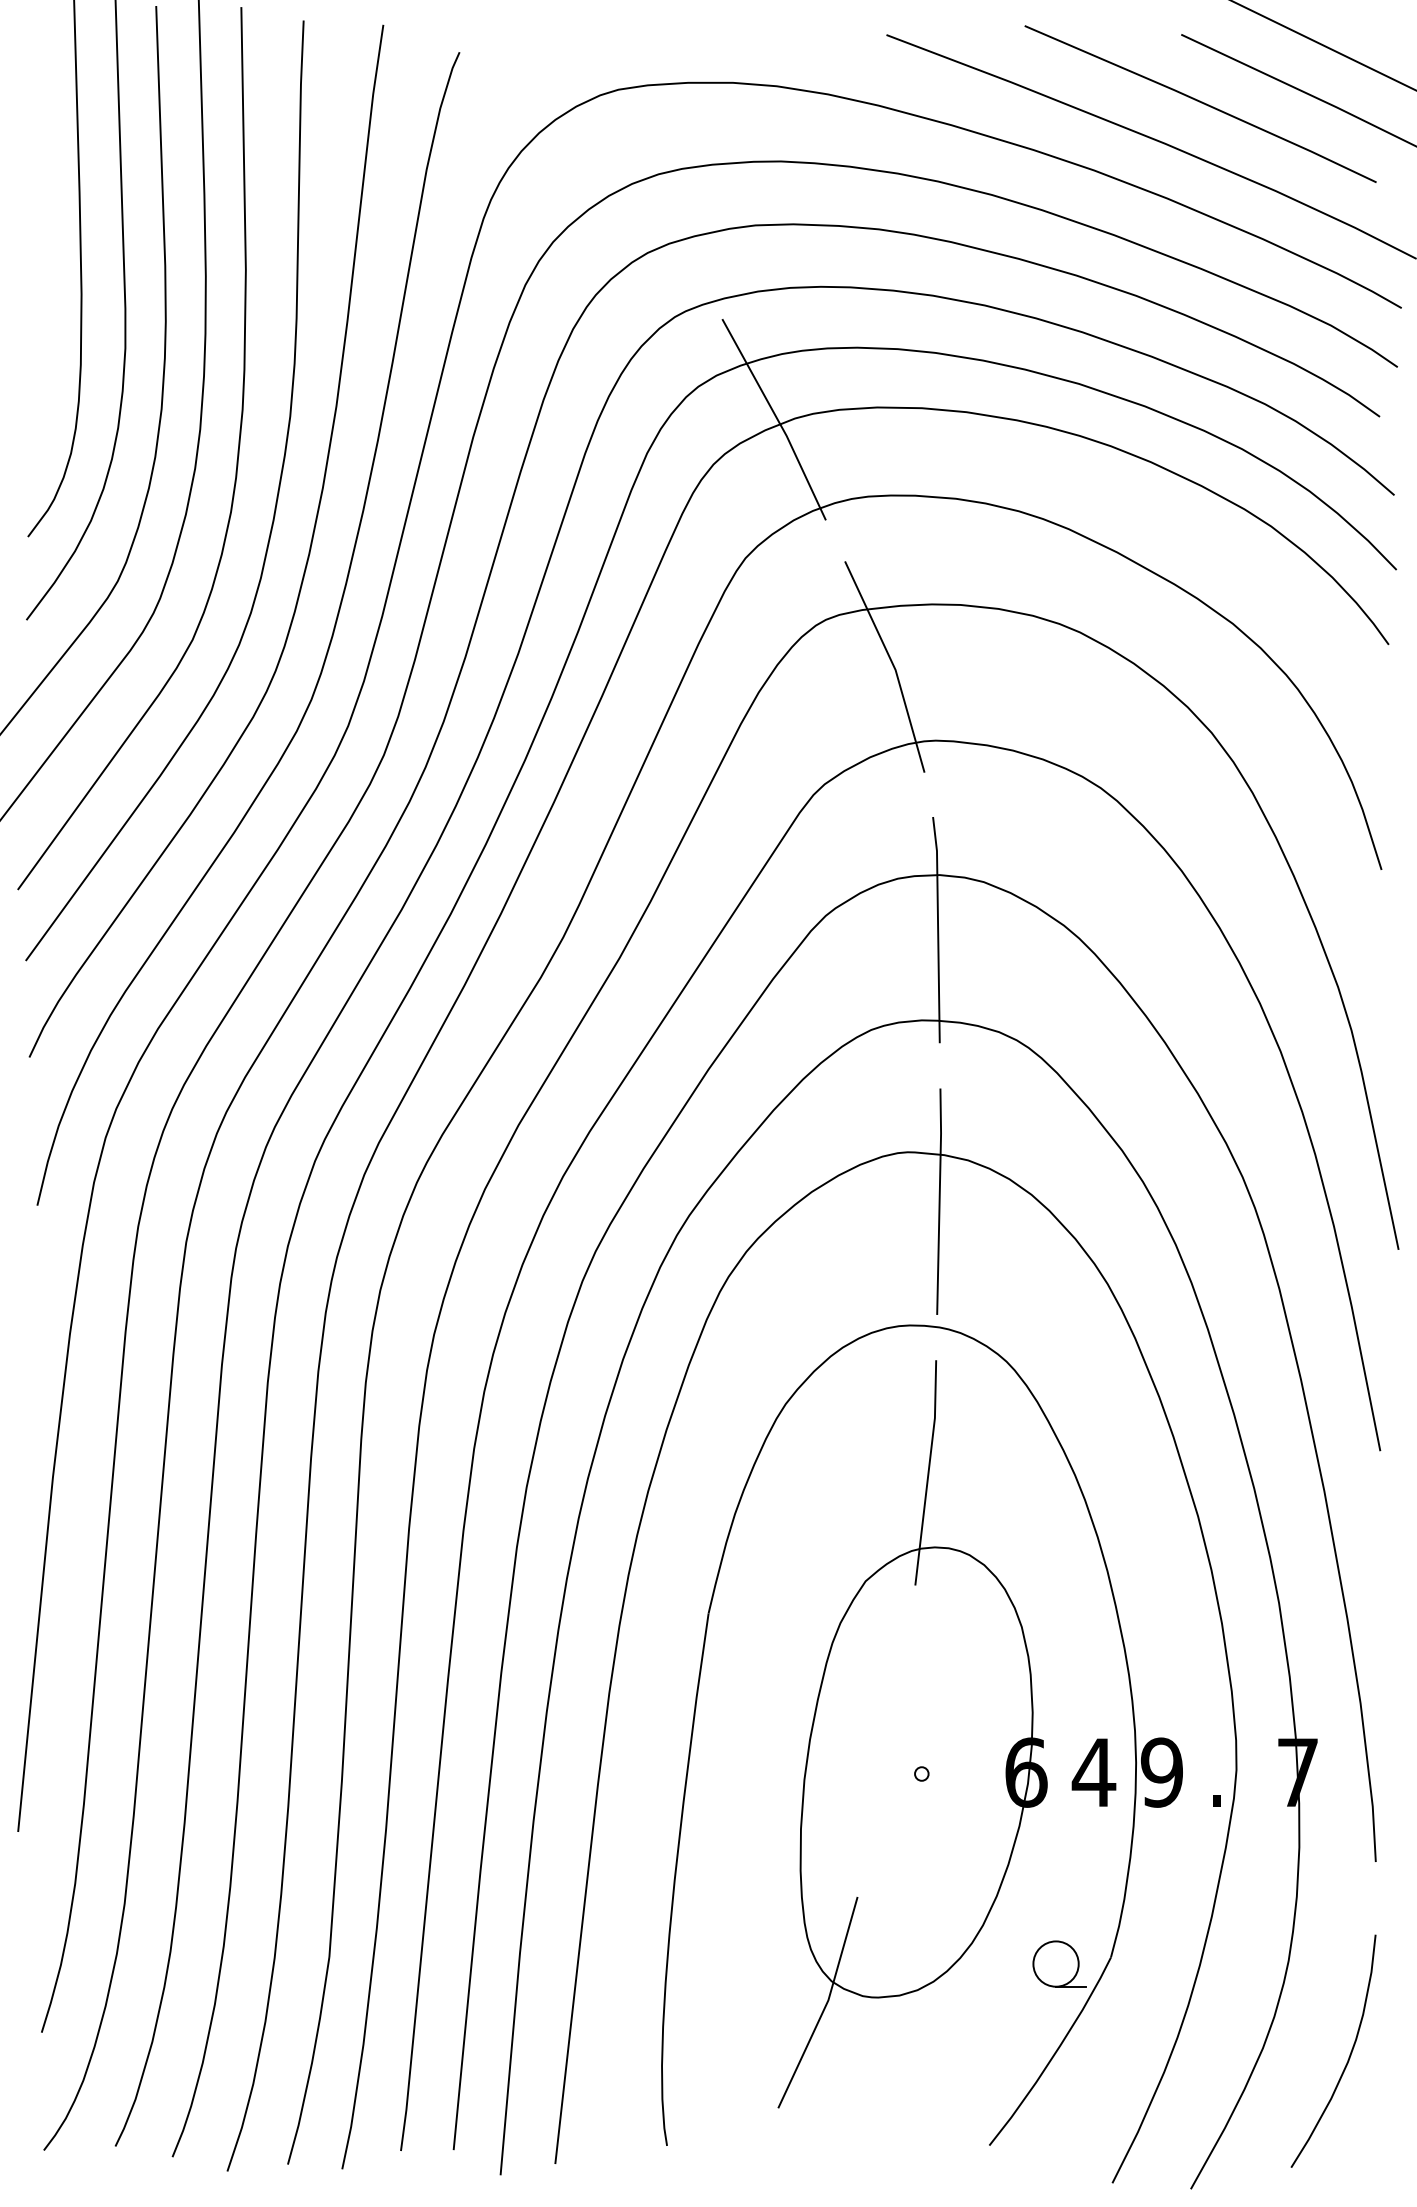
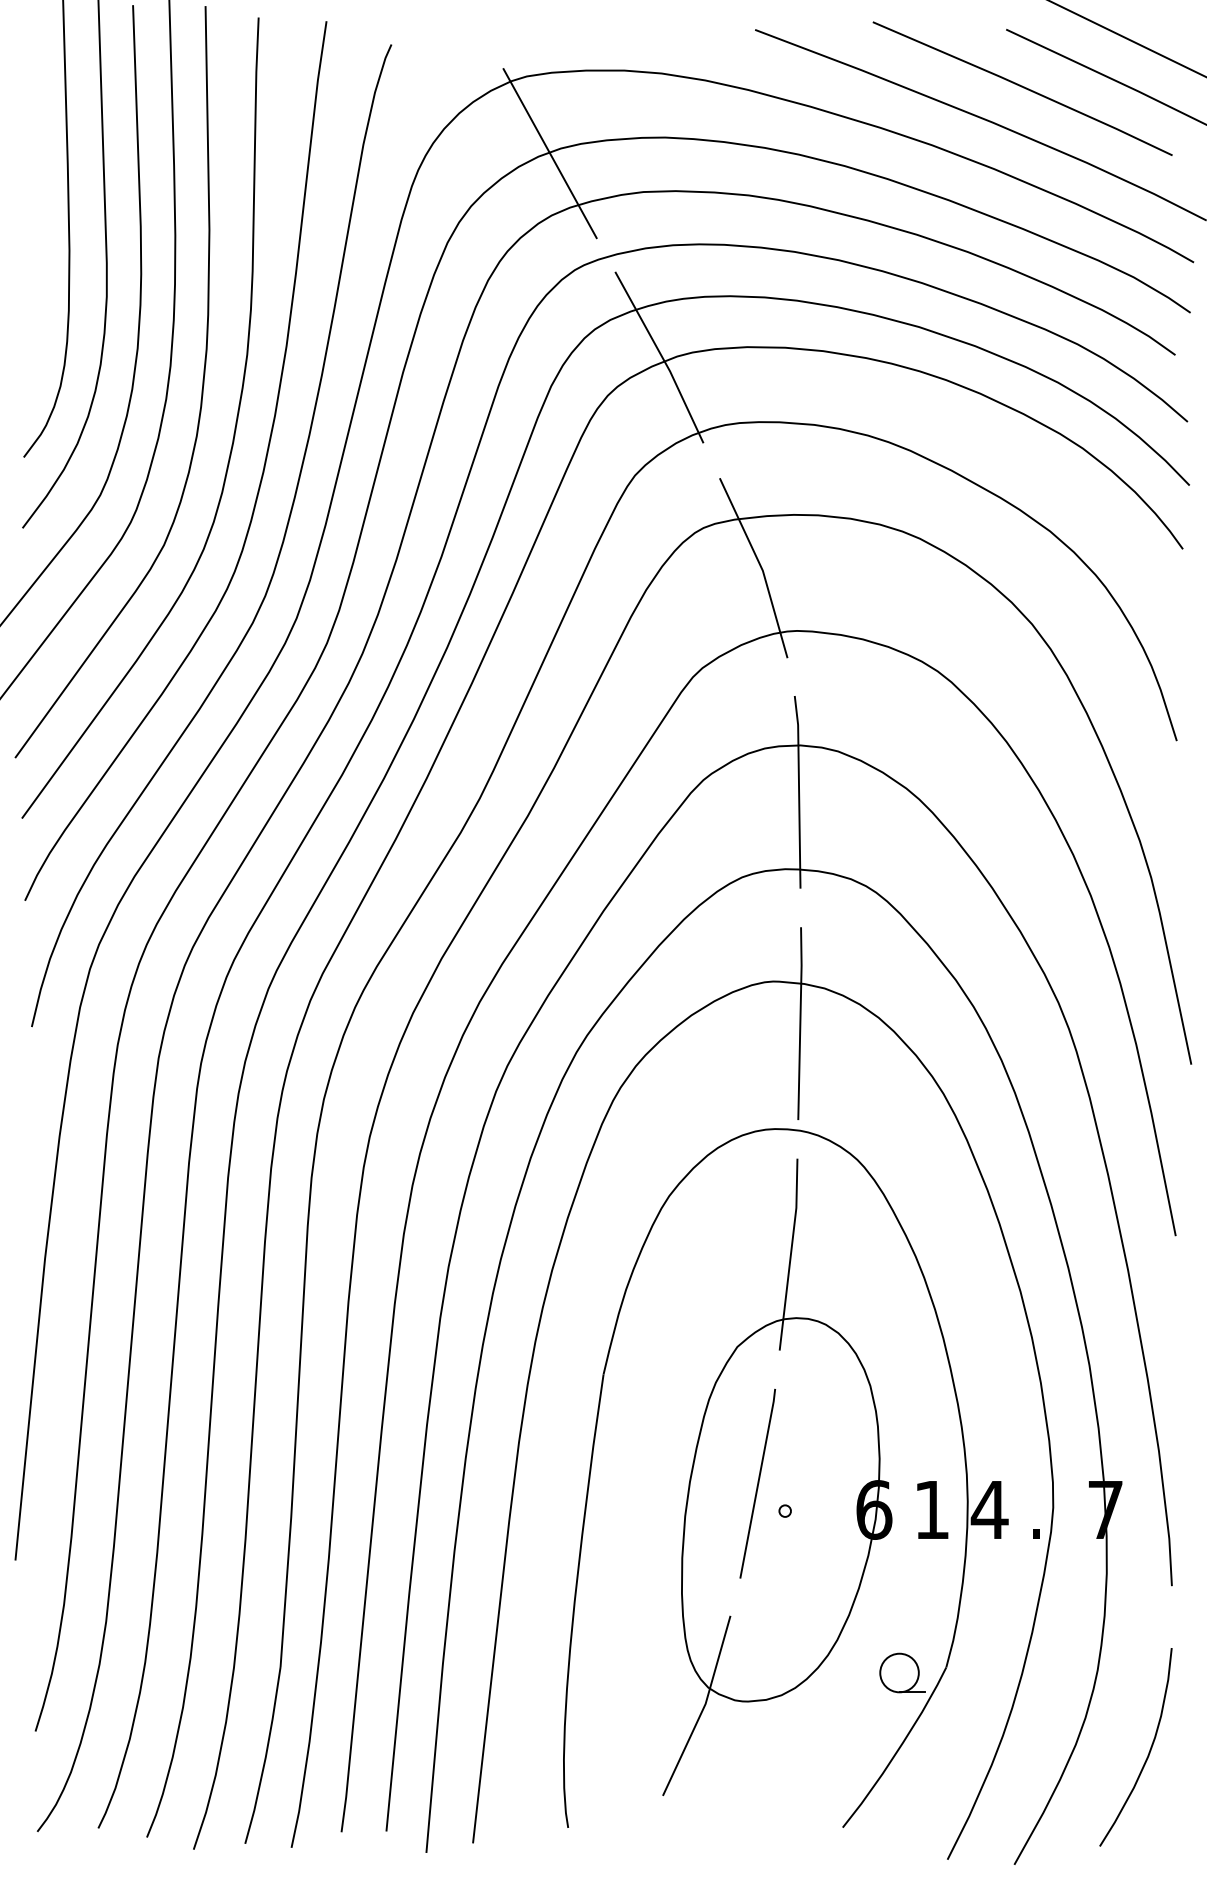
line: (645, 180) -> (549, 153), added
line: (889, 1741) -> (757, 1483), added
text: (1093, 1772) -> (931, 1509), 4 -> 1
text: (1161, 1772) -> (989, 1509), 9 -> 4

